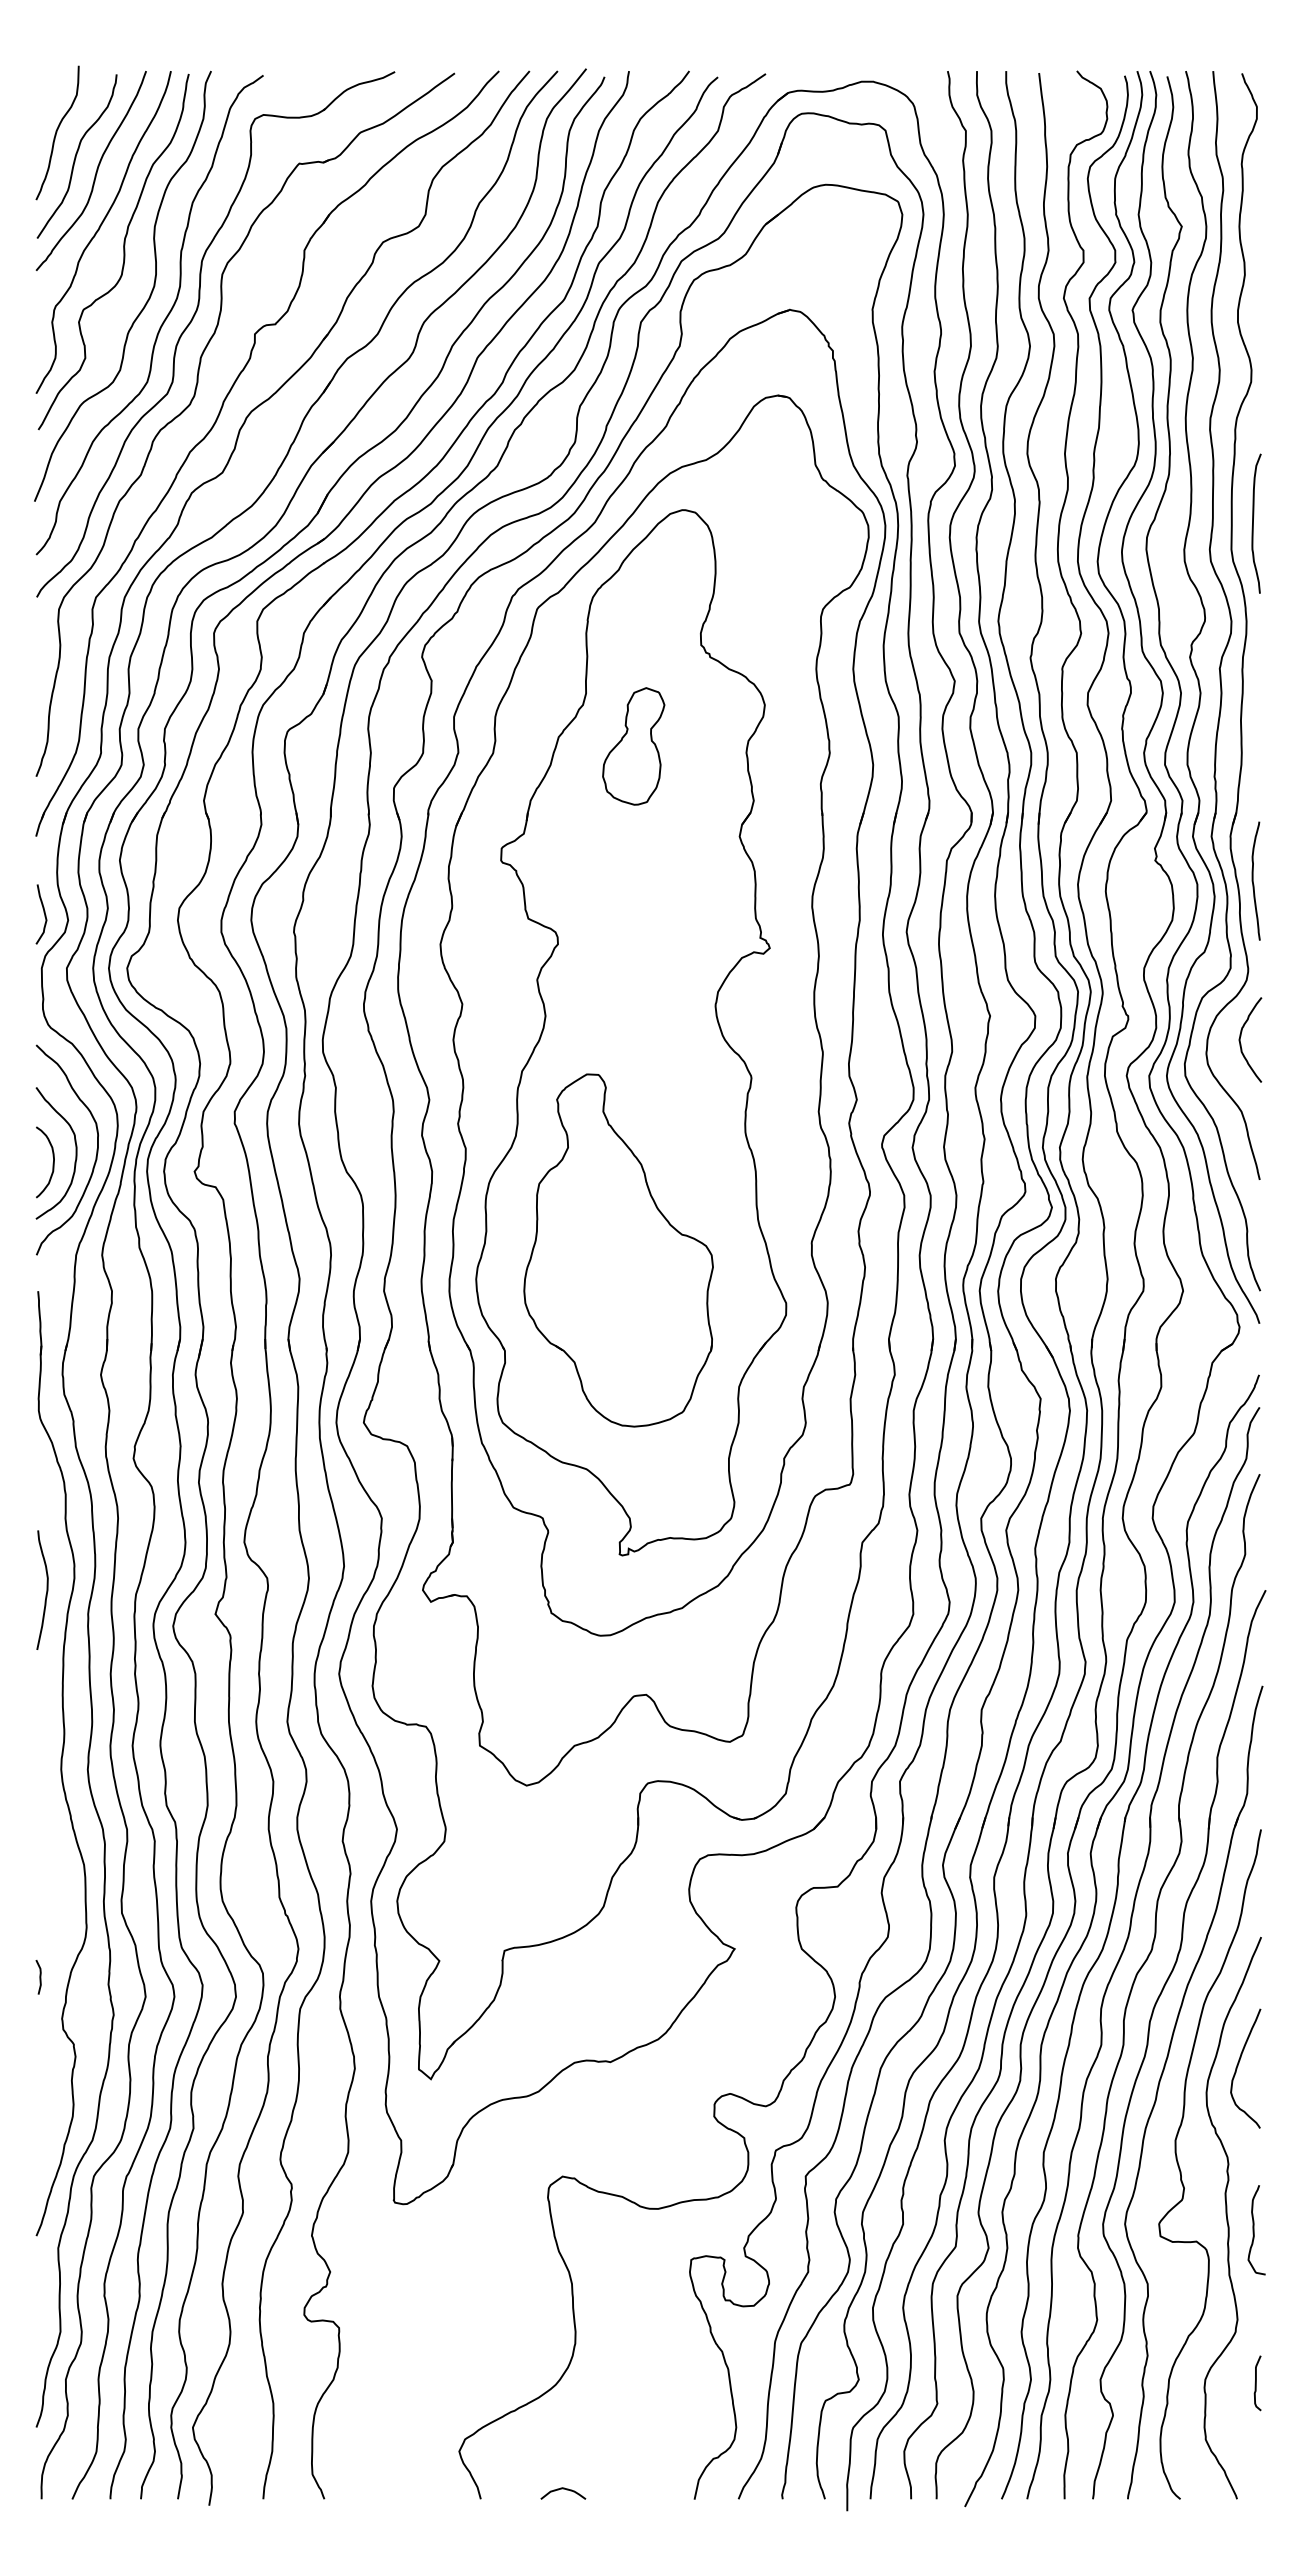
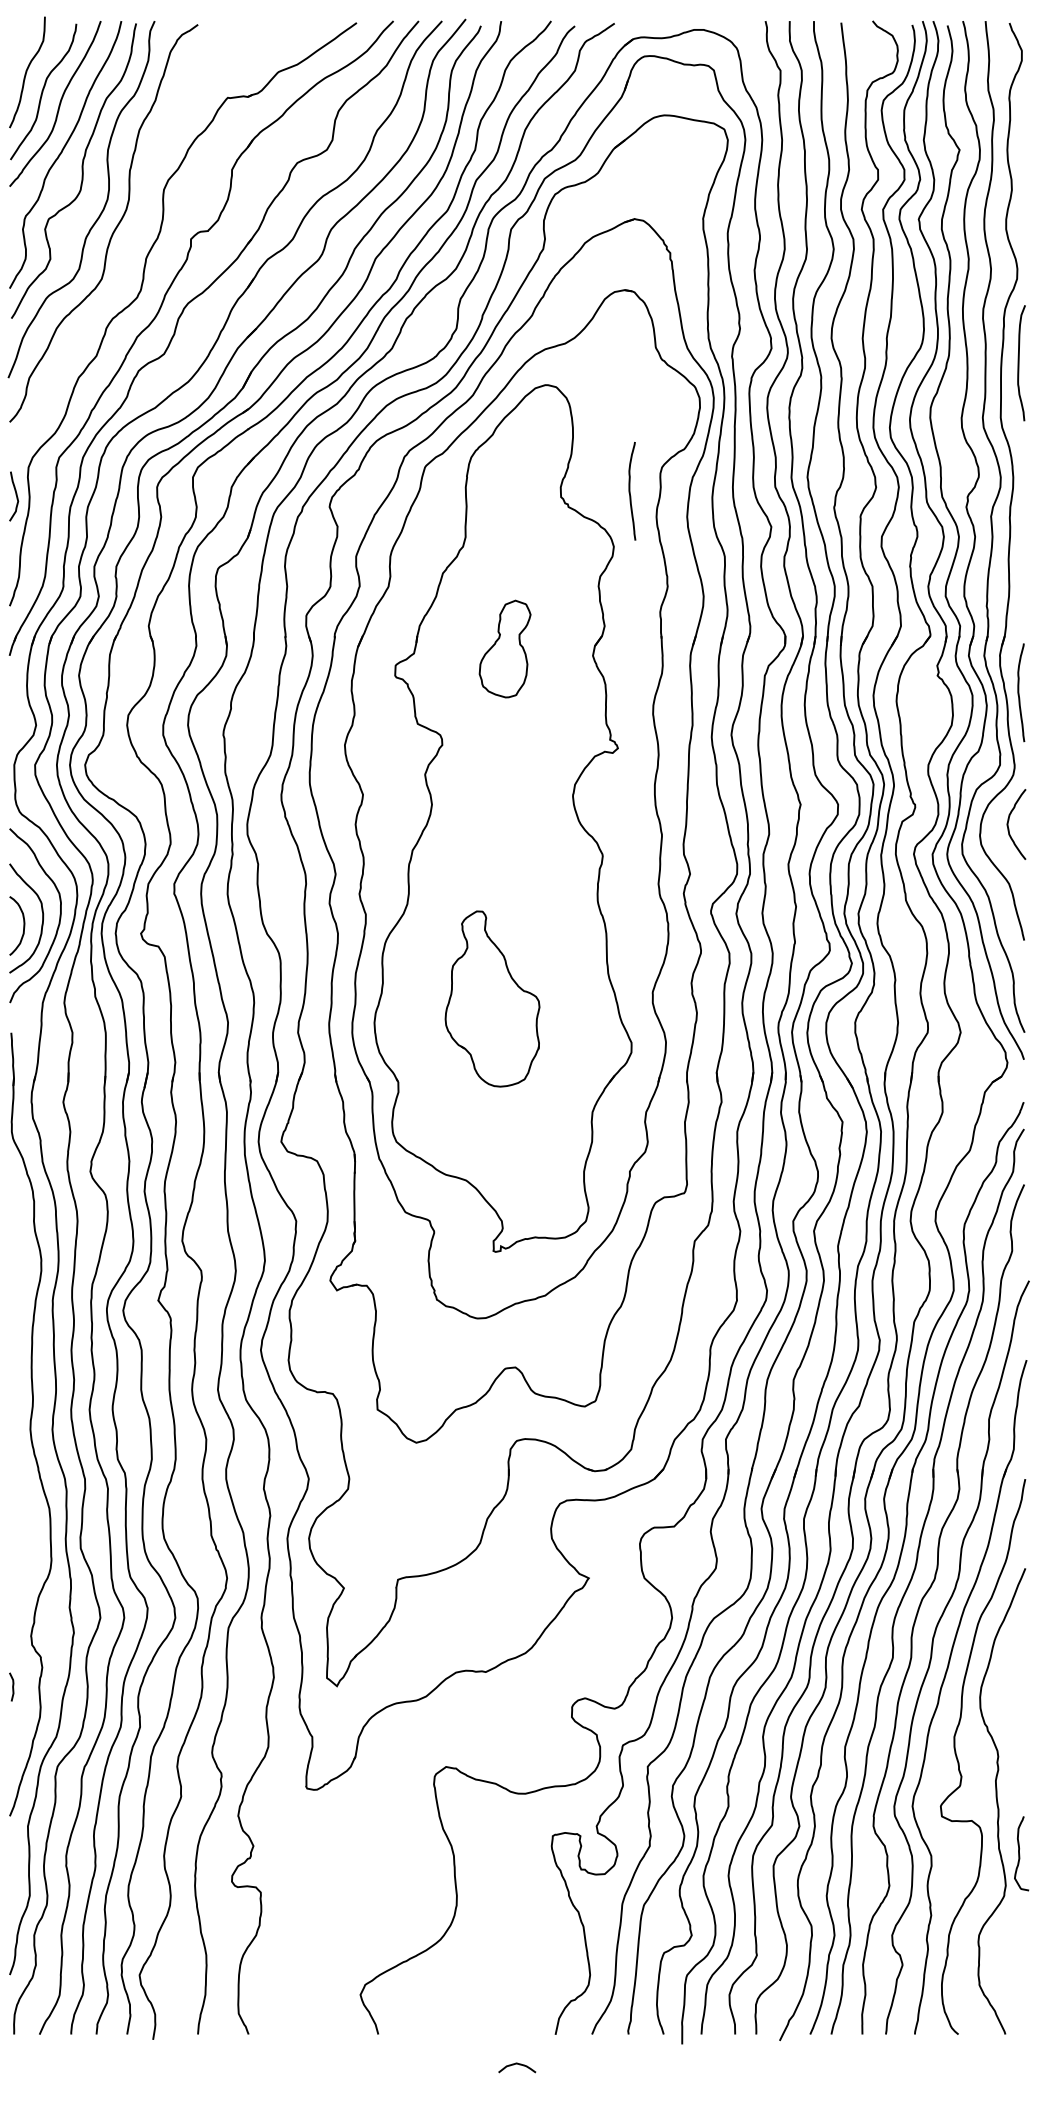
part: (192, 321) -> (139, 228), removed
curve: (1253, 523) -> (1019, 363), moved
curve: (784, 637) -> (630, 490), added
part: (633, 746) -> (504, 649), moved
curve: (43, 912) -> (15, 494), moved
part: (618, 1250) -> (492, 999), size x0.6
curve: (46, 1589) -> (18, 1280), removed
curve: (39, 1977) -> (12, 1687), moved
curve: (1238, 2066) -> (1006, 1675), removed
curve: (1254, 2230) -> (1019, 1853), moved
curve: (1256, 2383) -> (1021, 1938), removed
curve: (563, 2489) -> (517, 2064), moved

